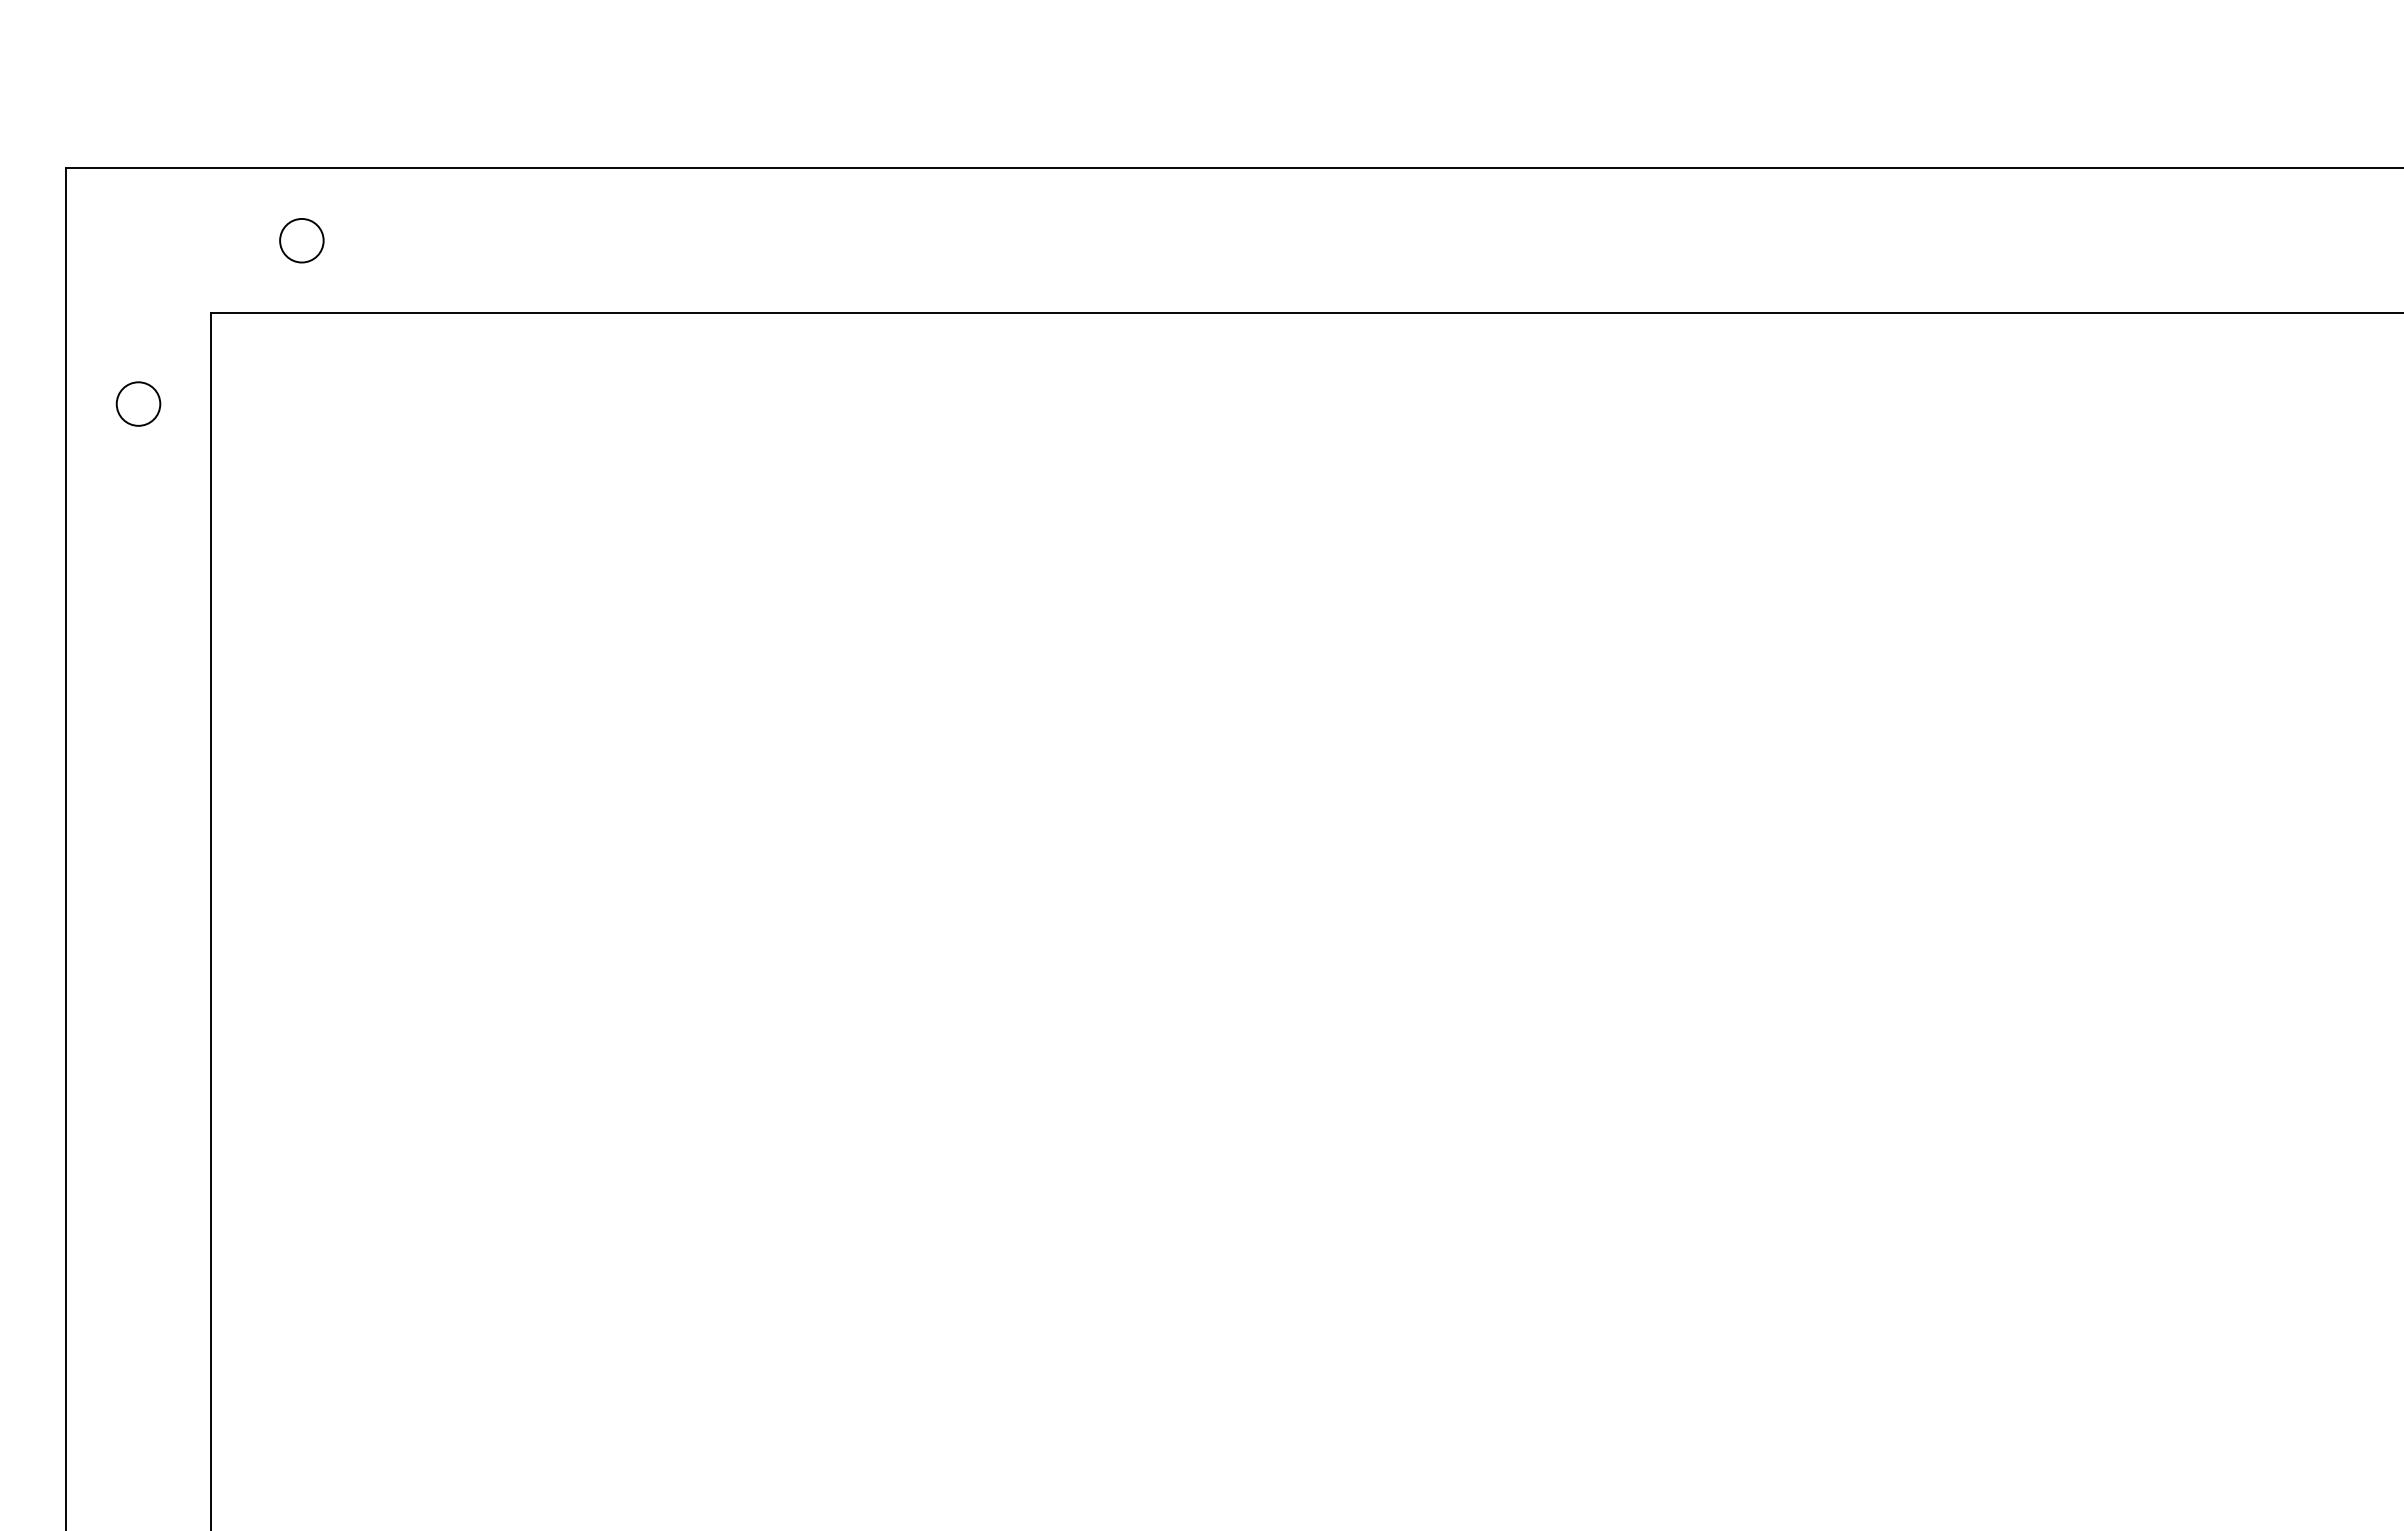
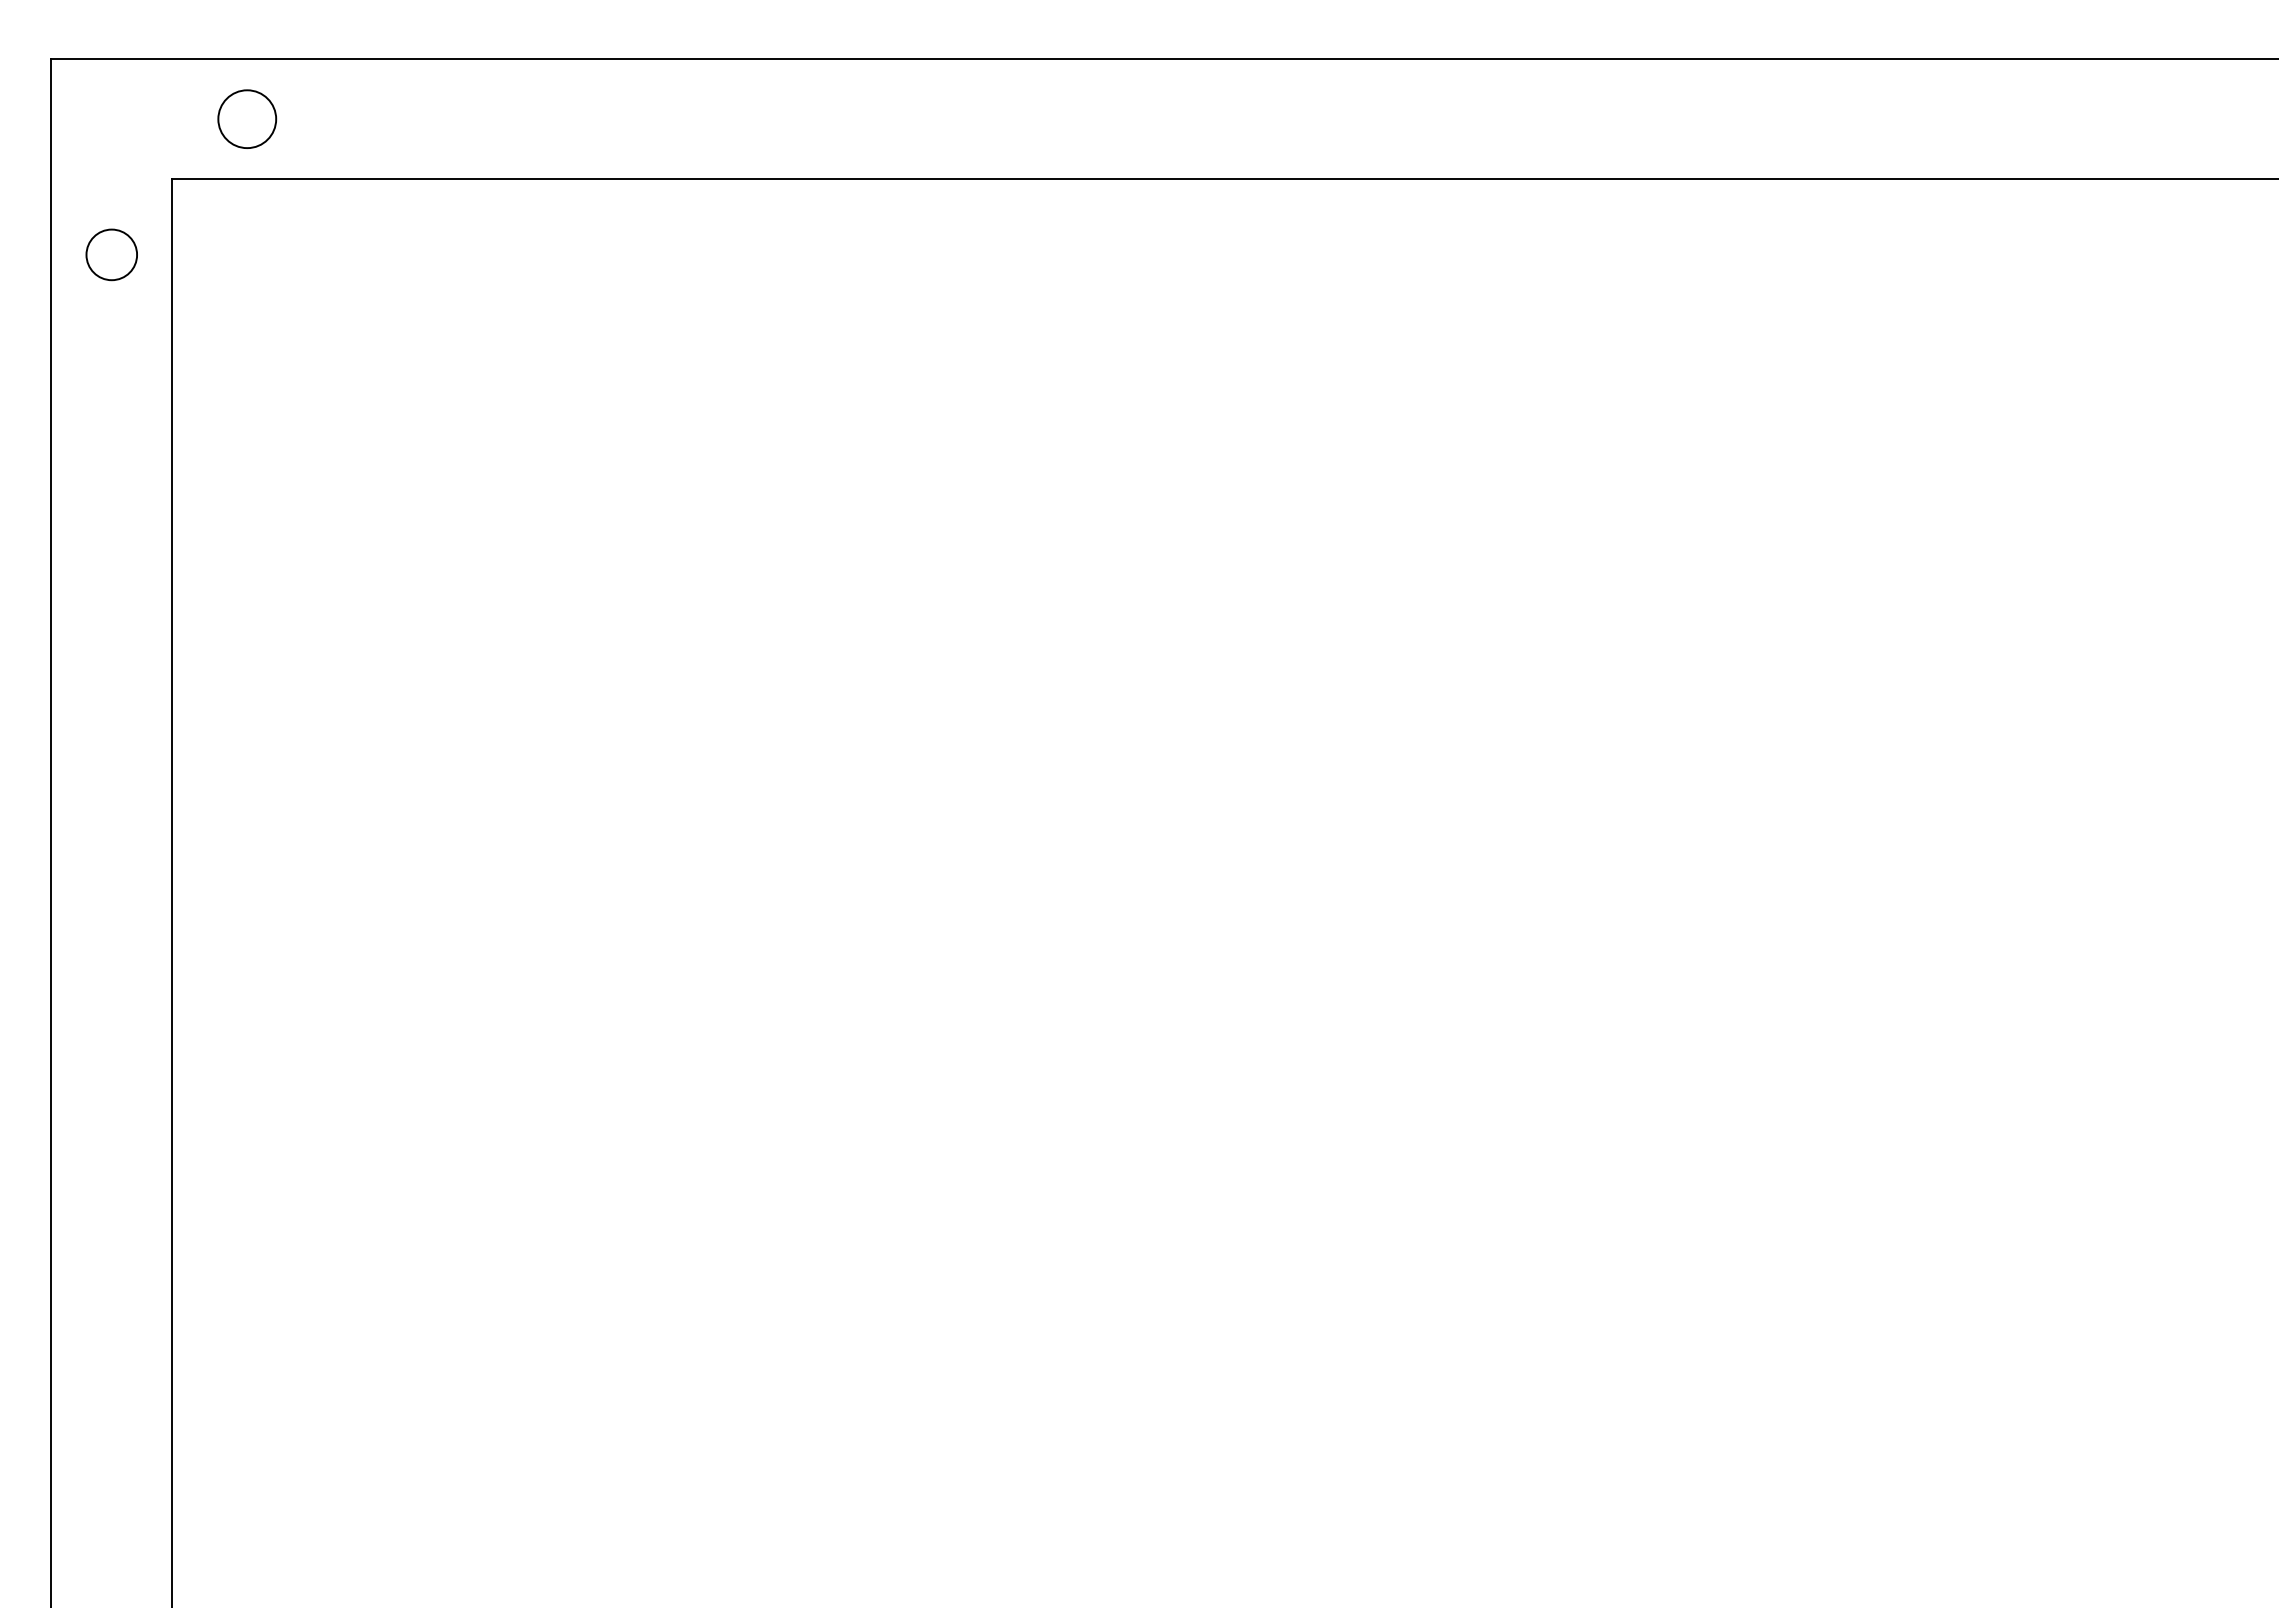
circle: (302, 241) -> (247, 119), size x1.6
circle: (138, 403) -> (111, 254), size x1.4

